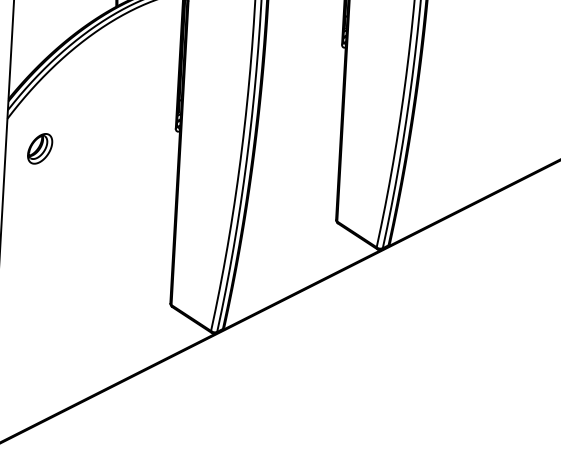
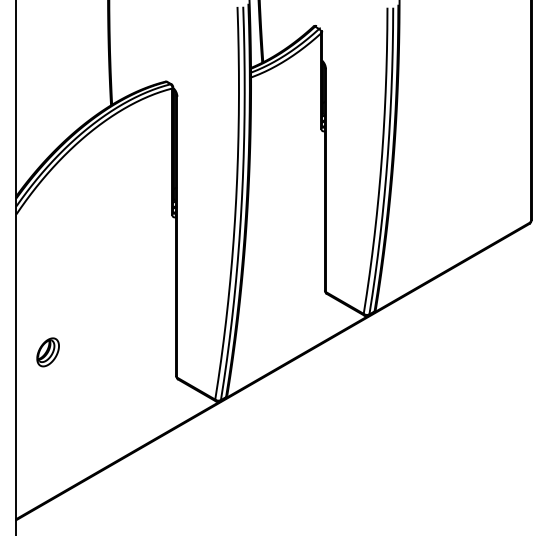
part: (39, 148) -> (47, 352), moved

